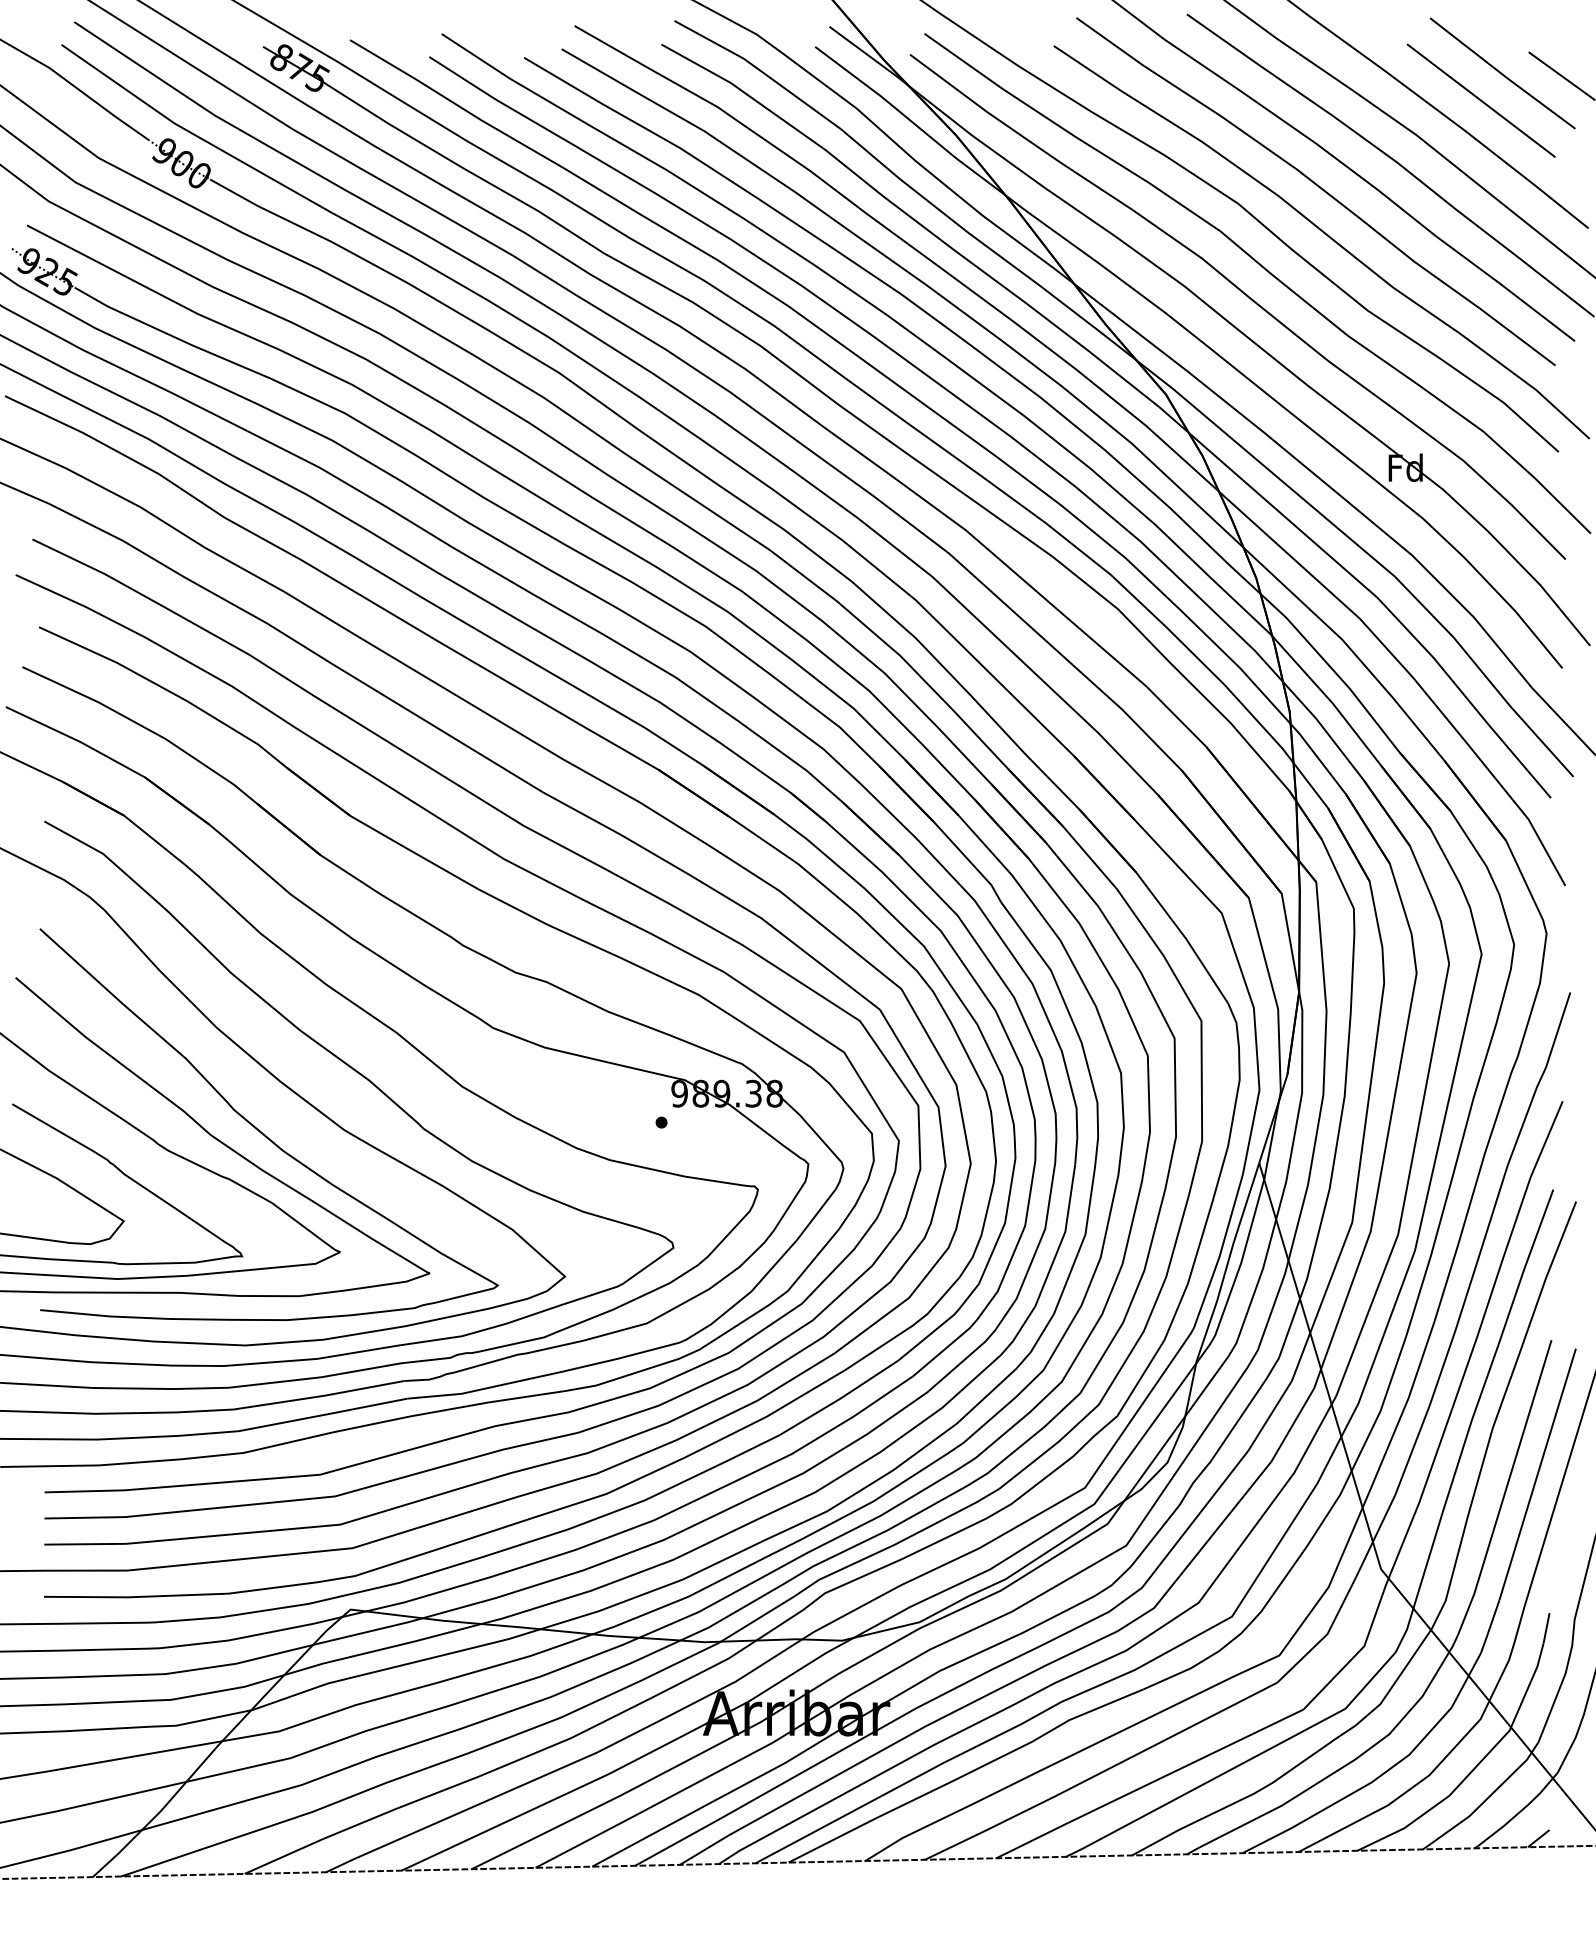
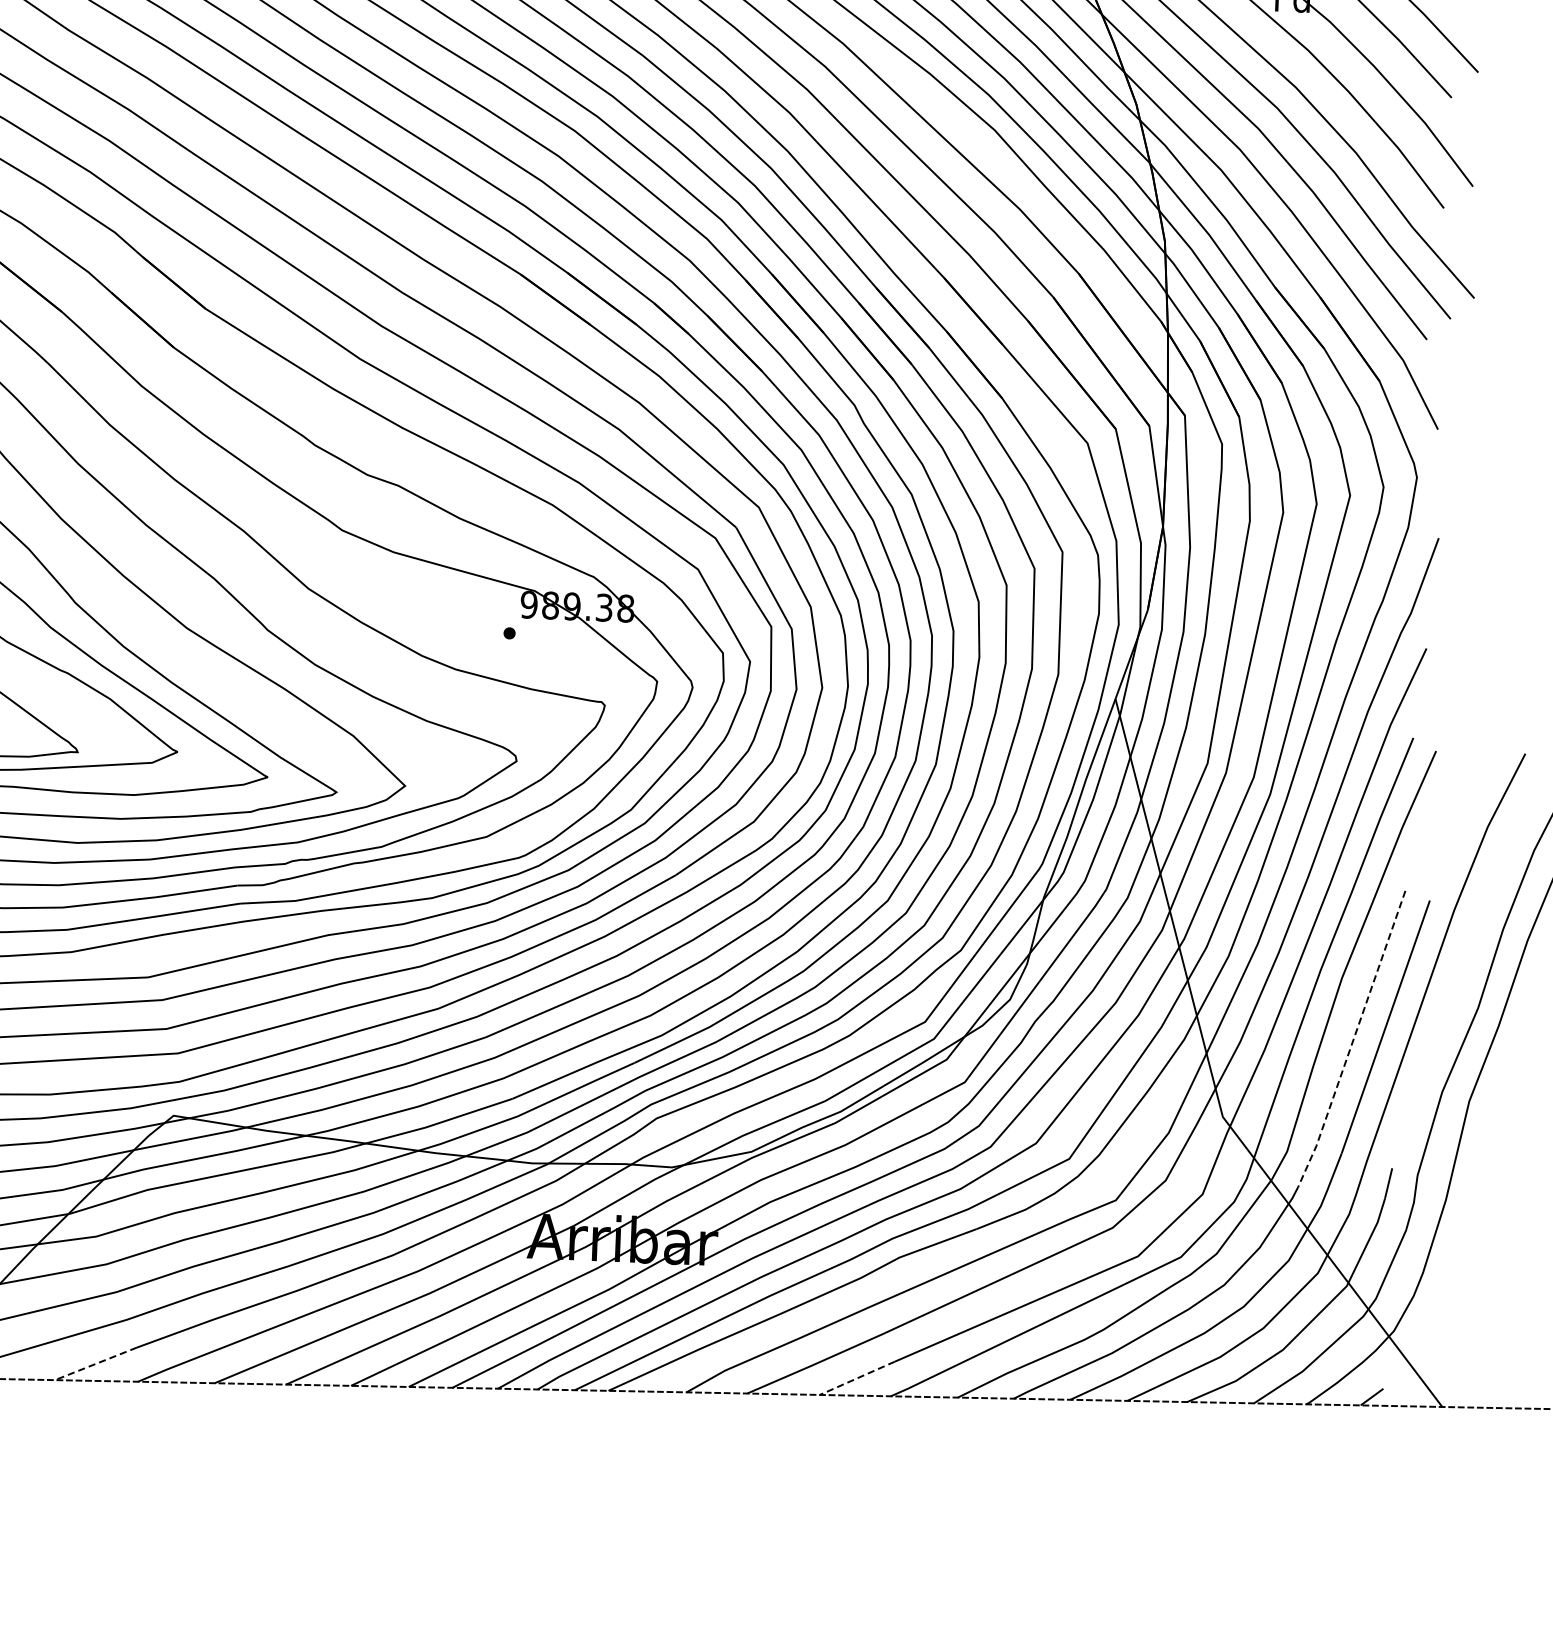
line: (1506, 1489) -> (1353, 1040), solid -> dashed
line: (1031, 1841) -> (856, 1379), solid -> dashed
line: (283, 1856) -> (95, 1364), solid -> dashed

